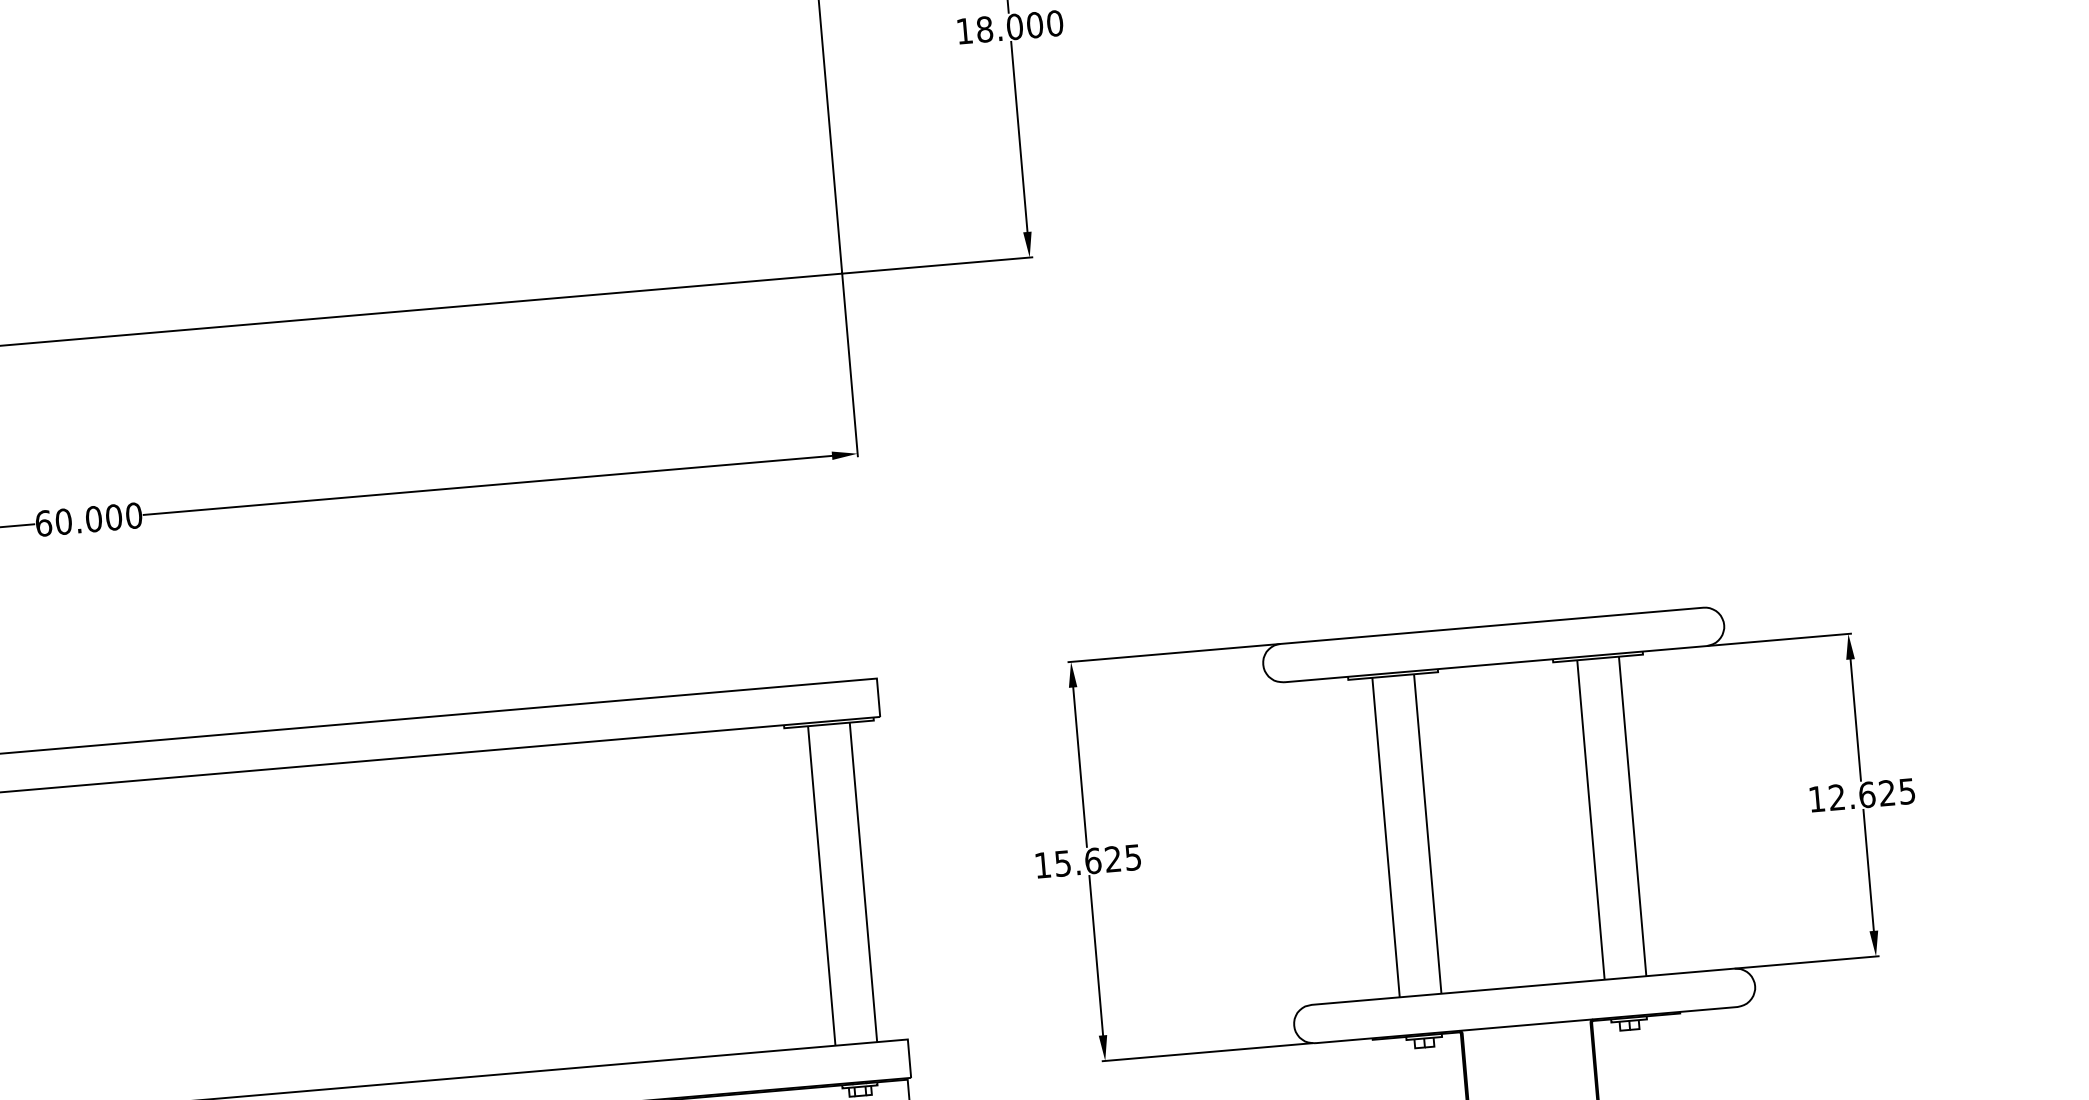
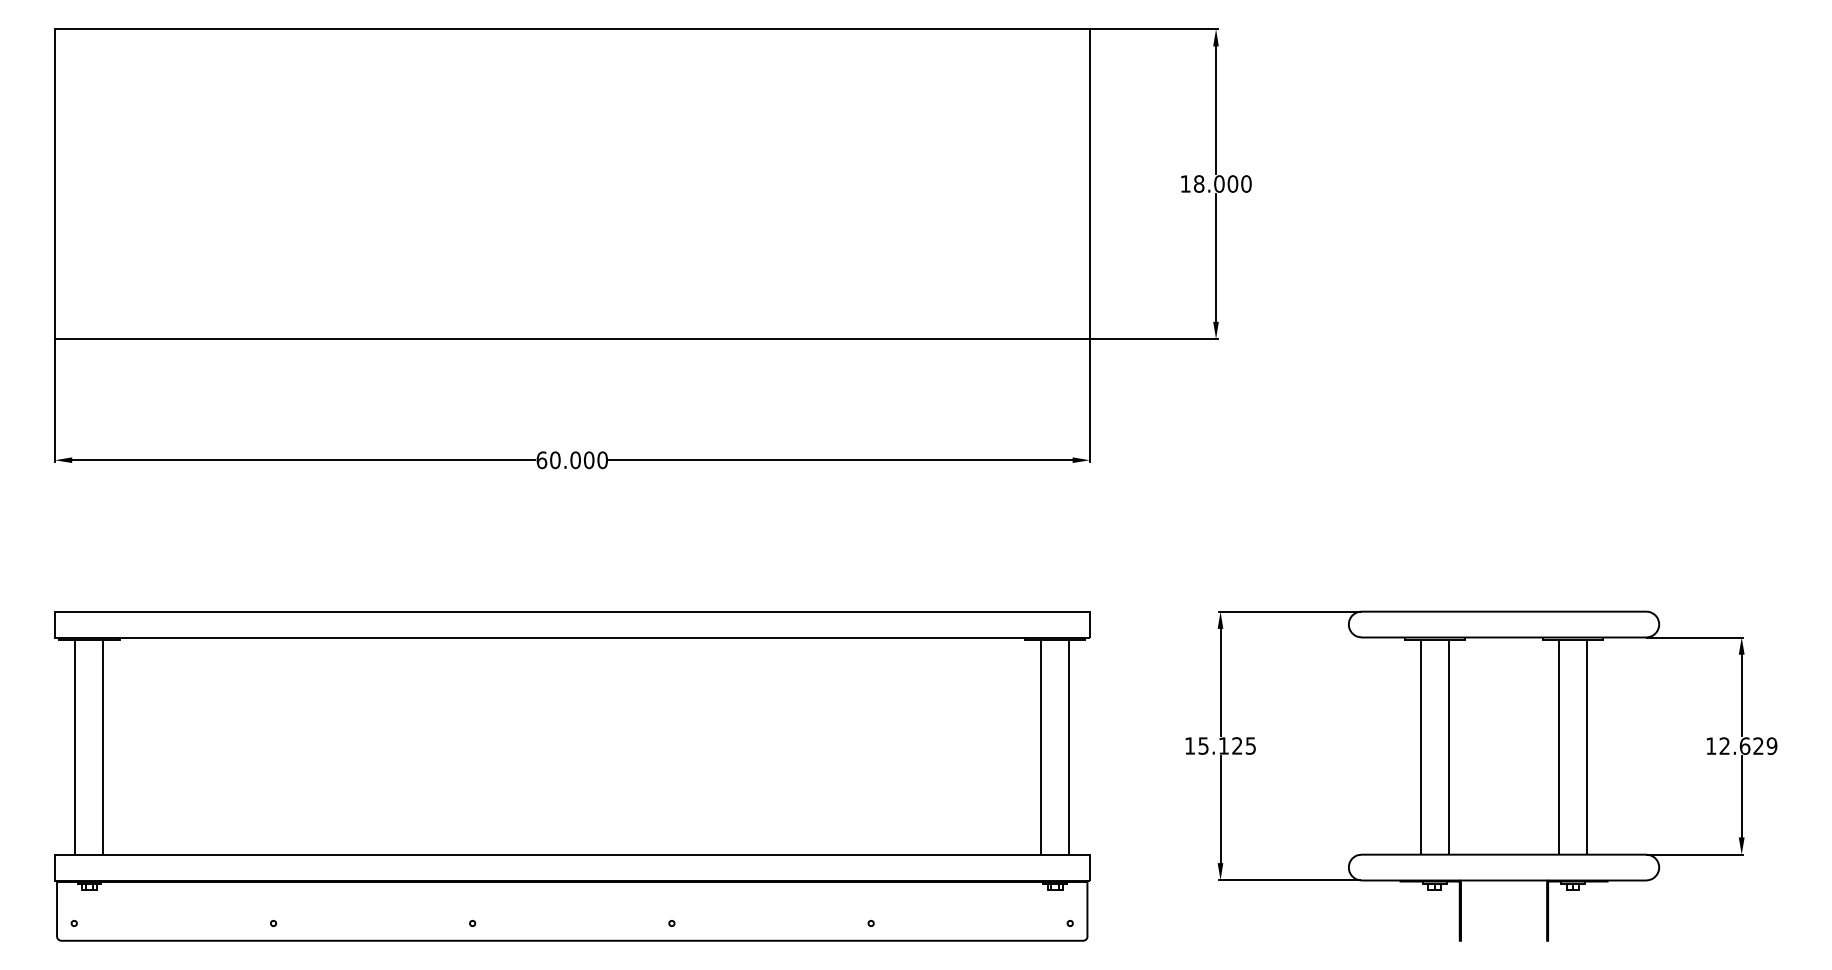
text: (1906, 790) -> (1771, 745), 12.625 -> 12.629
text: (1092, 860) -> (1223, 745), 15.625 -> 15.125

